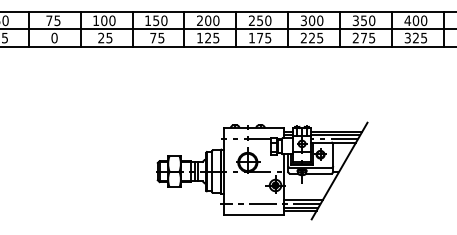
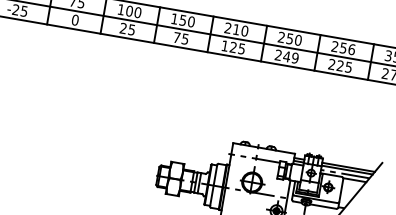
text: (208, 20) -> (236, 29), 200 -> 210
text: (311, 20) -> (342, 47), 300 -> 256
text: (259, 37) -> (286, 56), 175 -> 249

